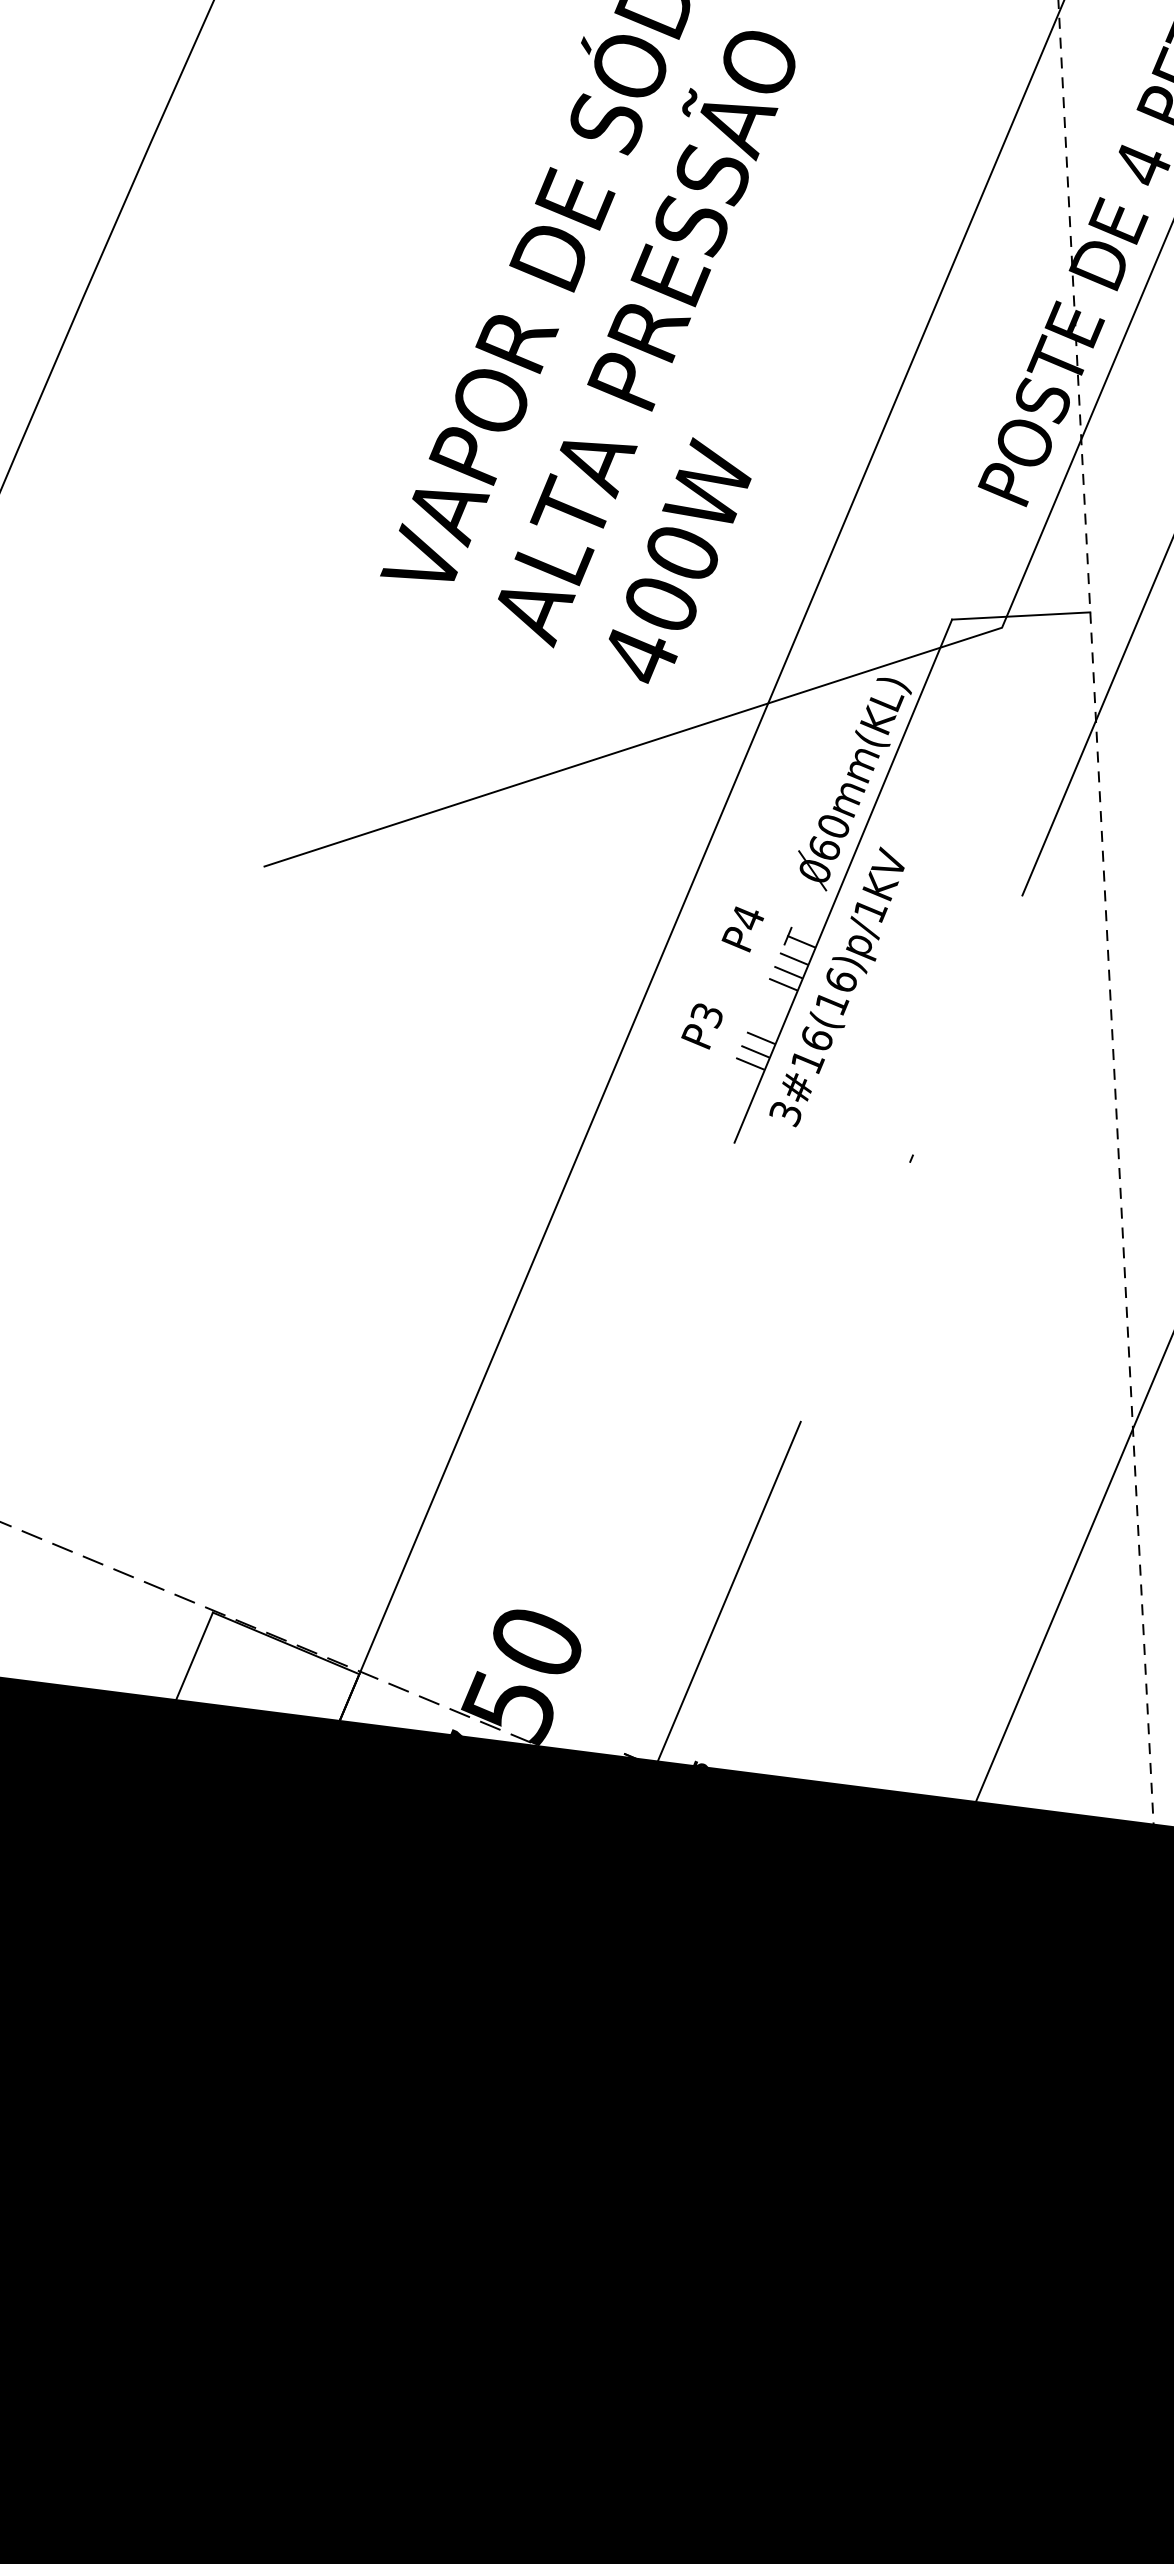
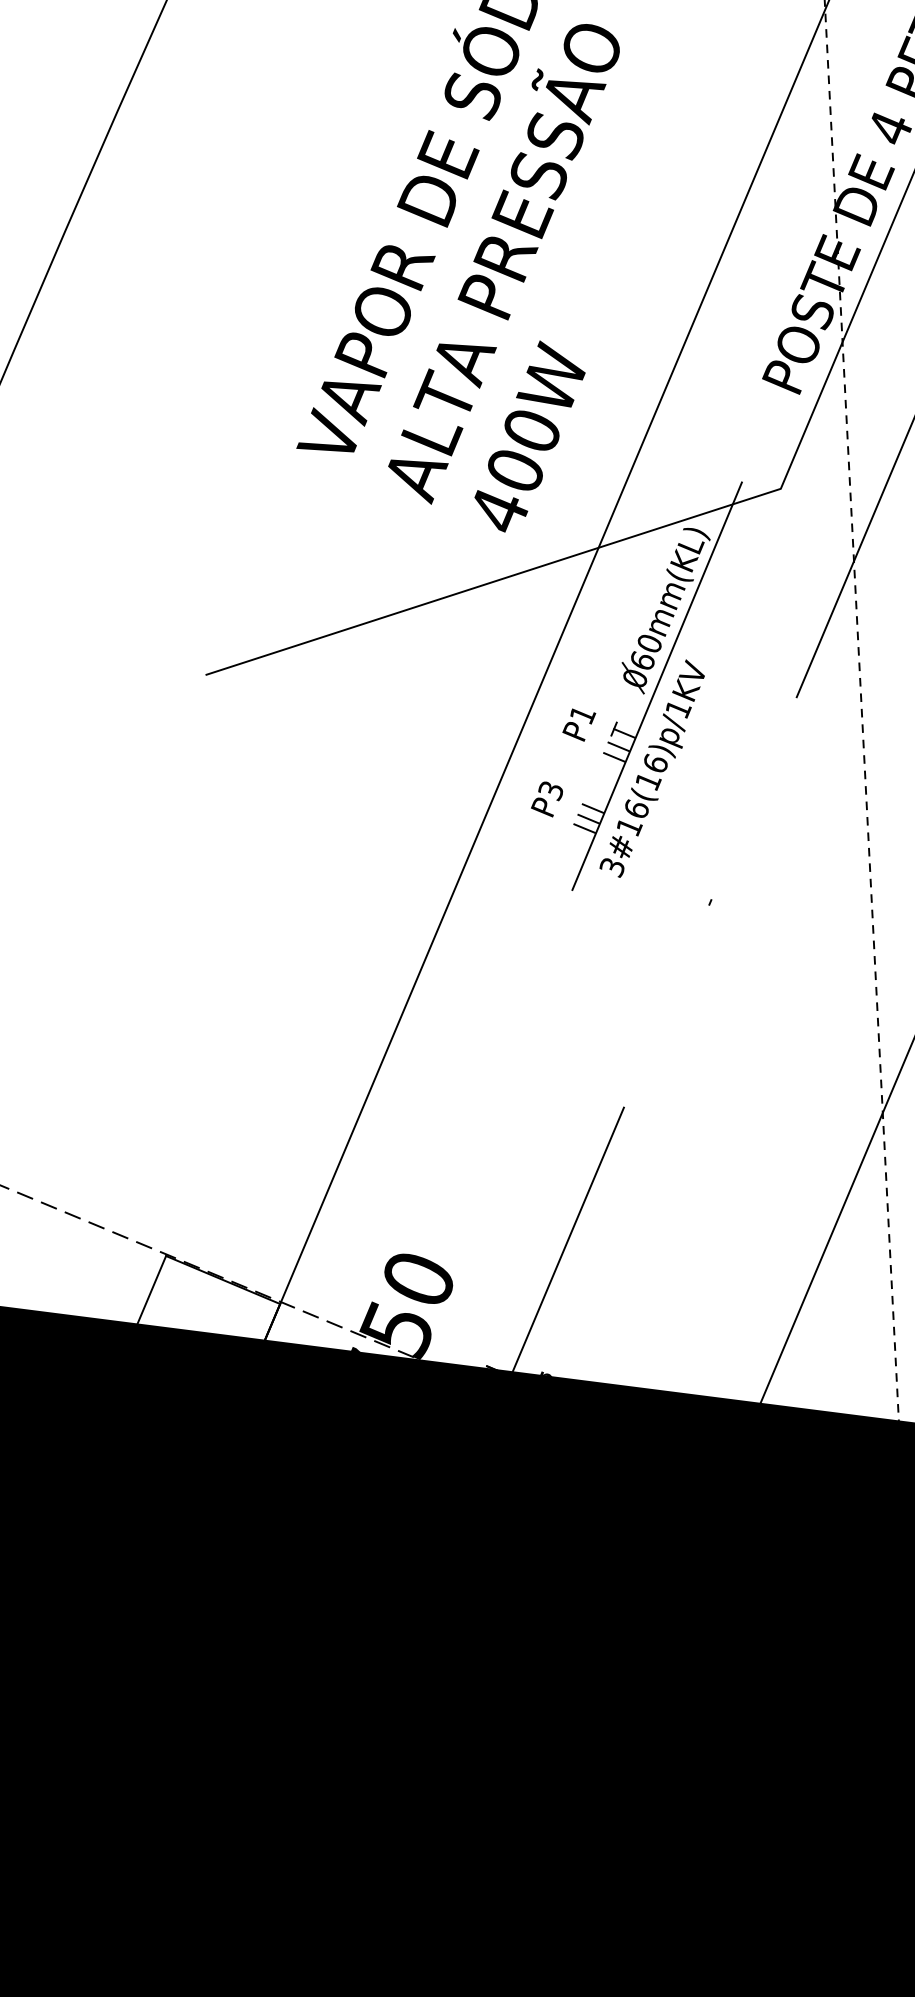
line: (1021, 615) -> (795, 479), removed
text: (747, 918) -> (582, 715), P4 -> P1
line: (783, 984) -> (610, 766), removed

